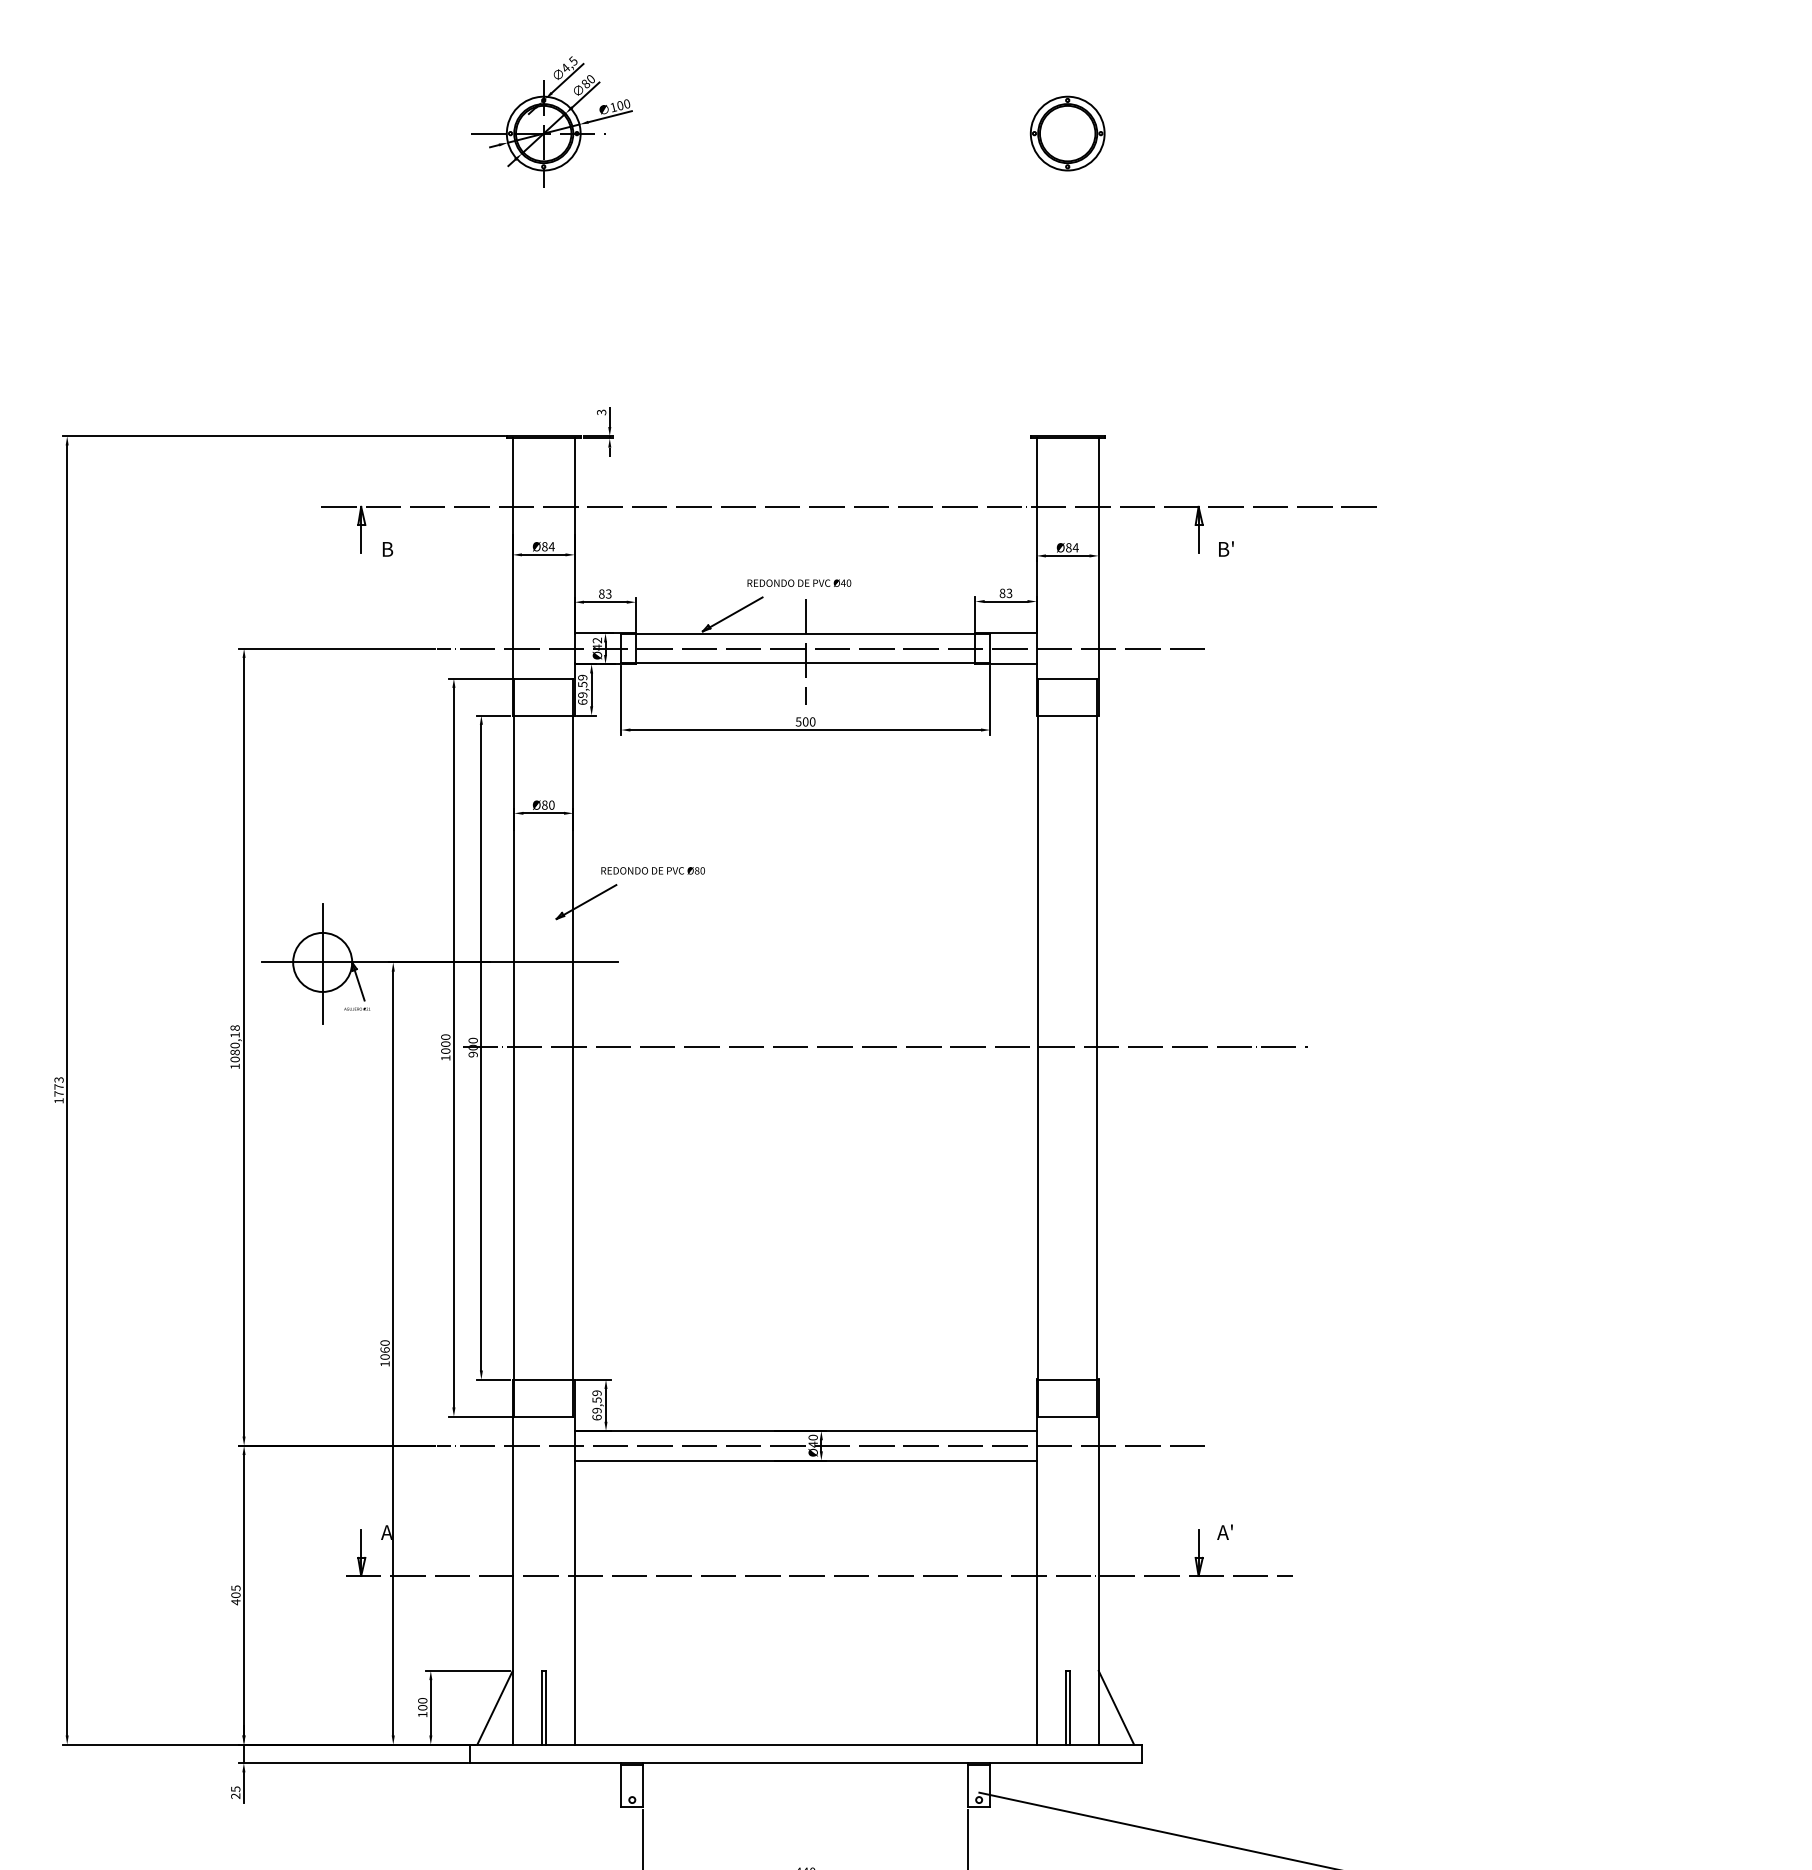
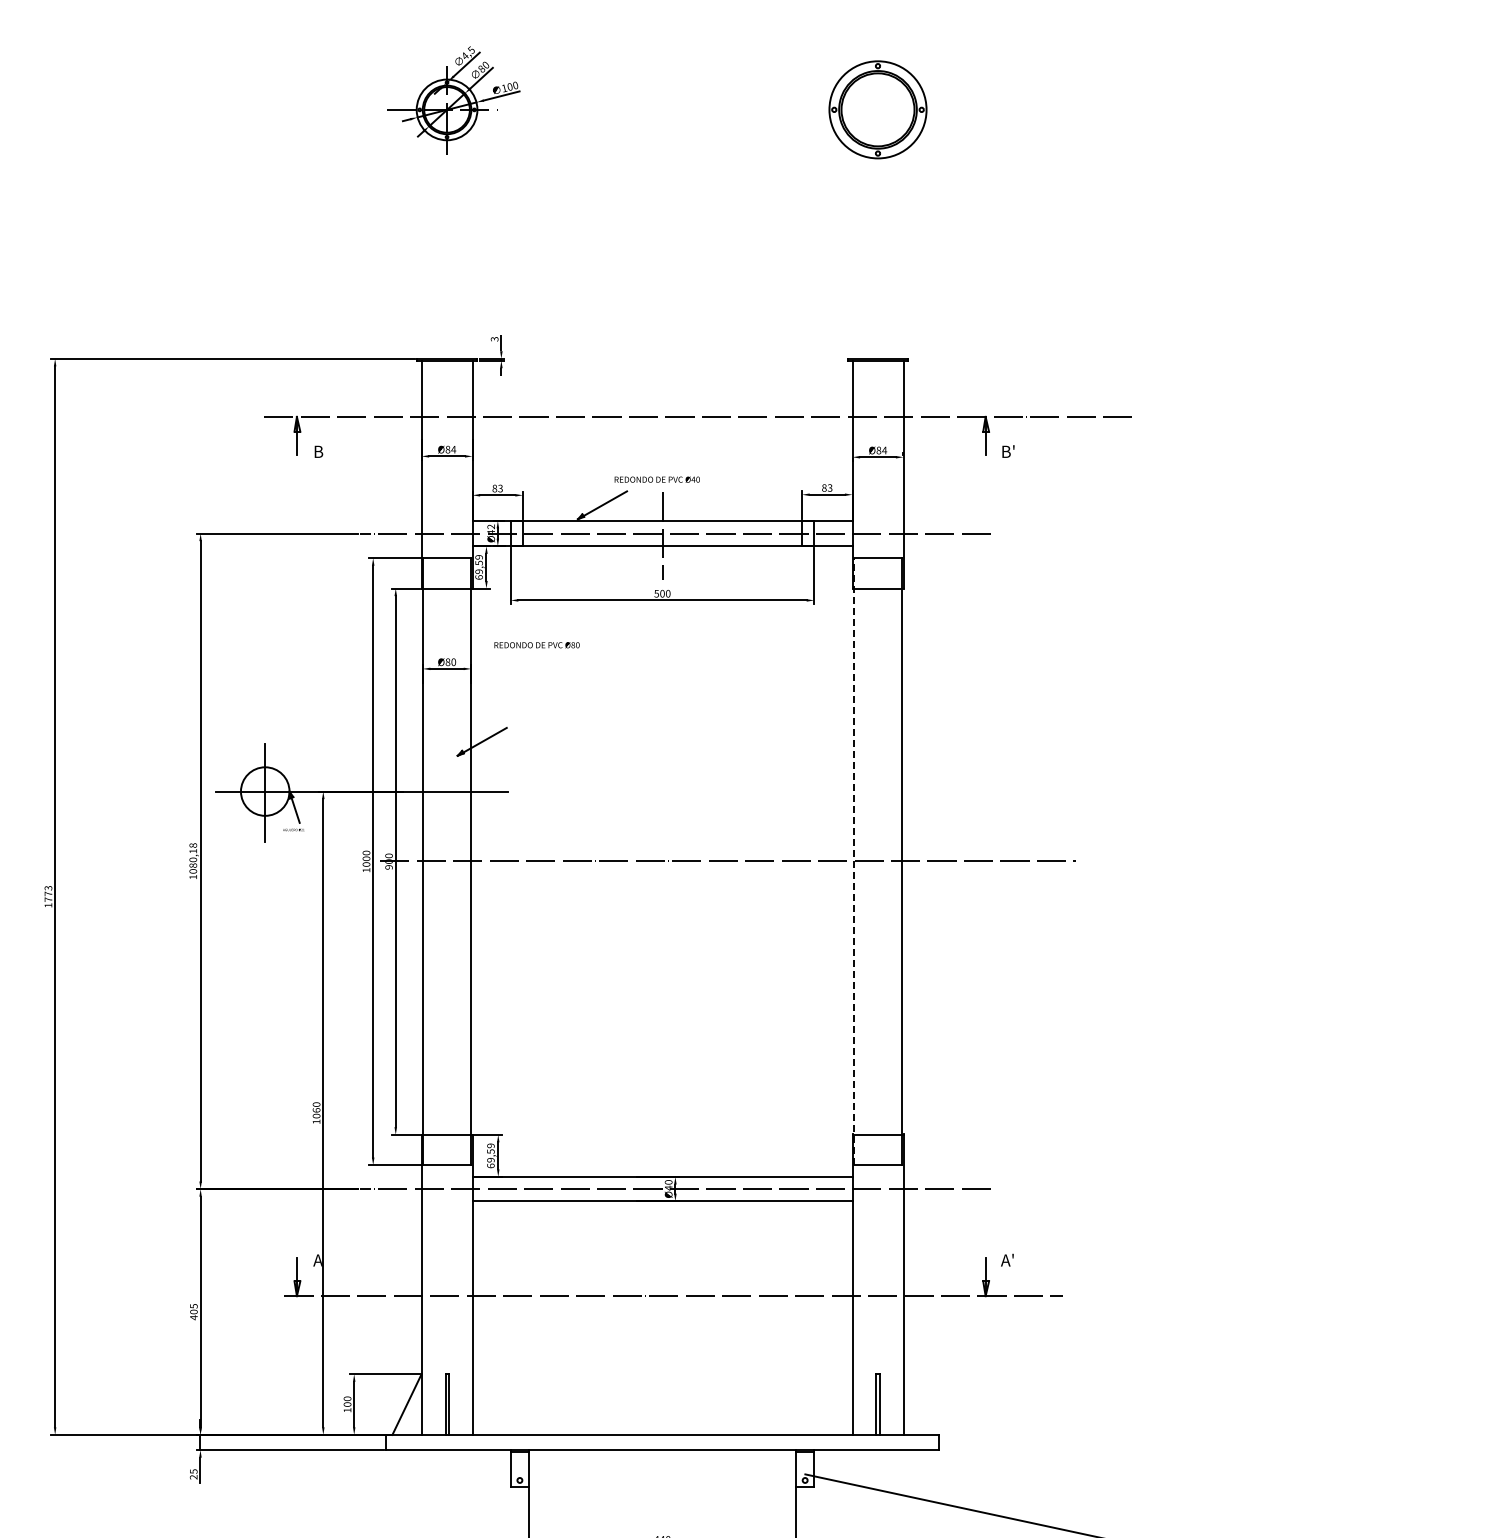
part: (1067, 133) -> (877, 109), size x1.6
text: (652, 871) -> (536, 645), moved
line: (1037, 1047) -> (853, 861), solid -> dashed
line: (1115, 1707) -> (917, 1404), removed

